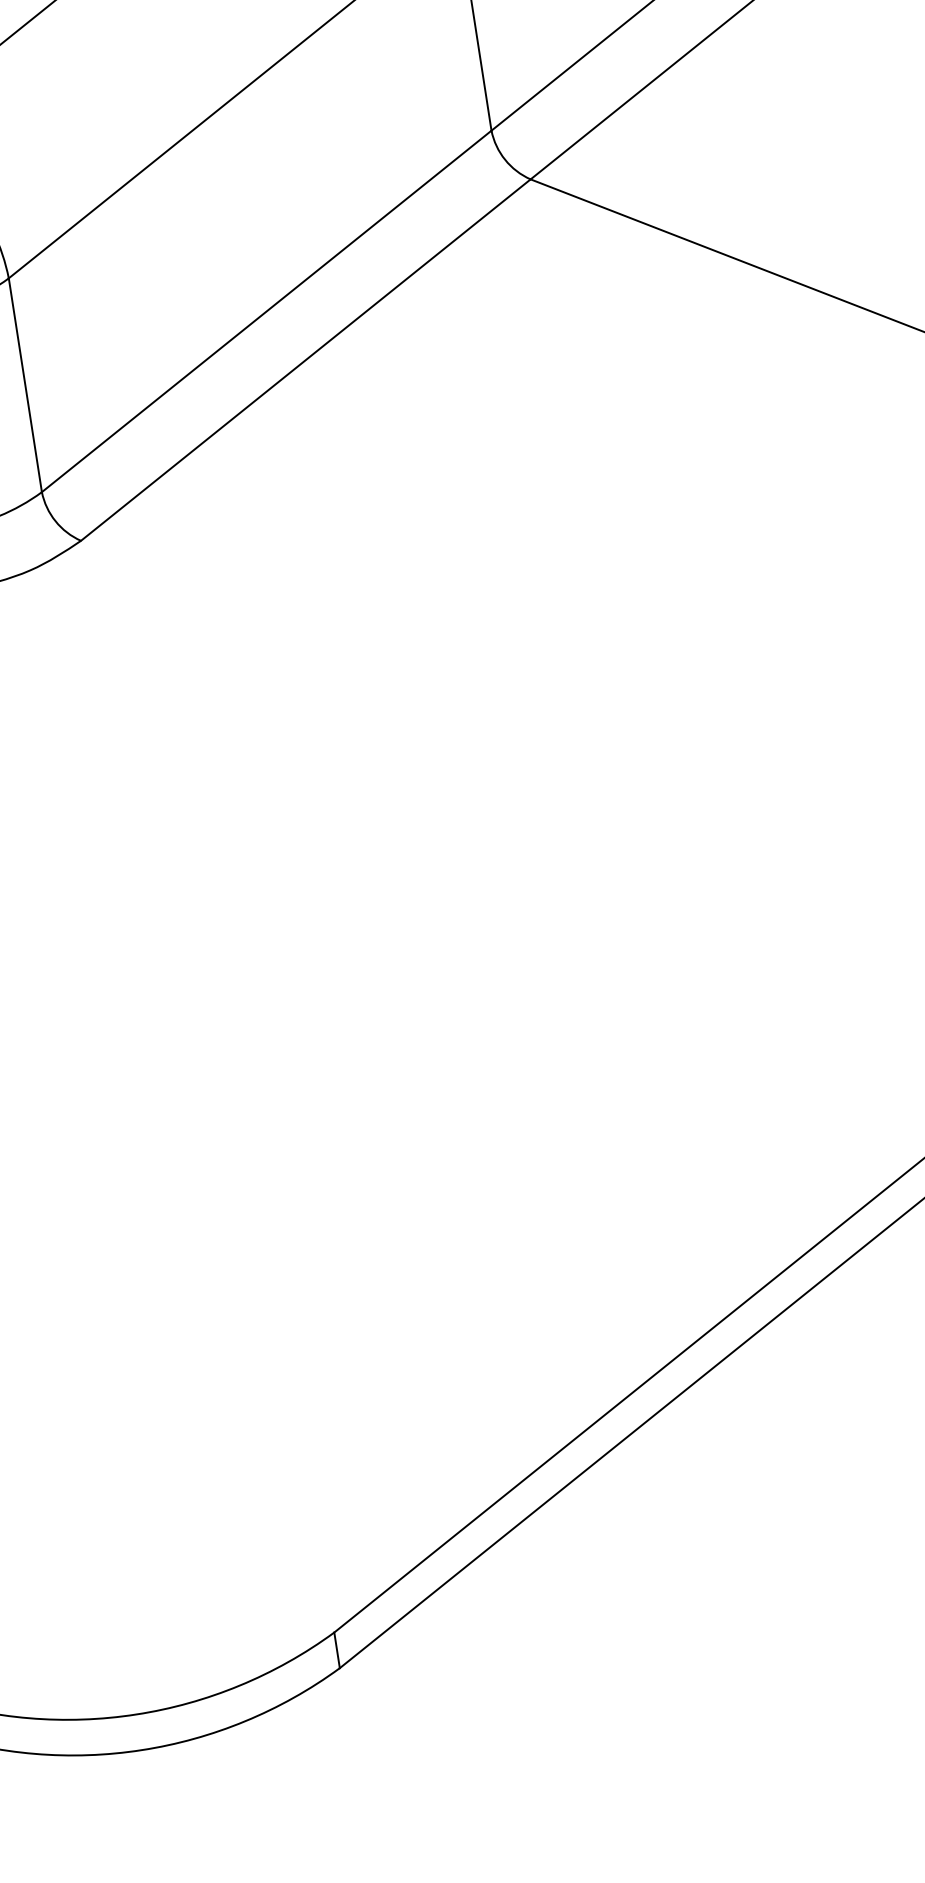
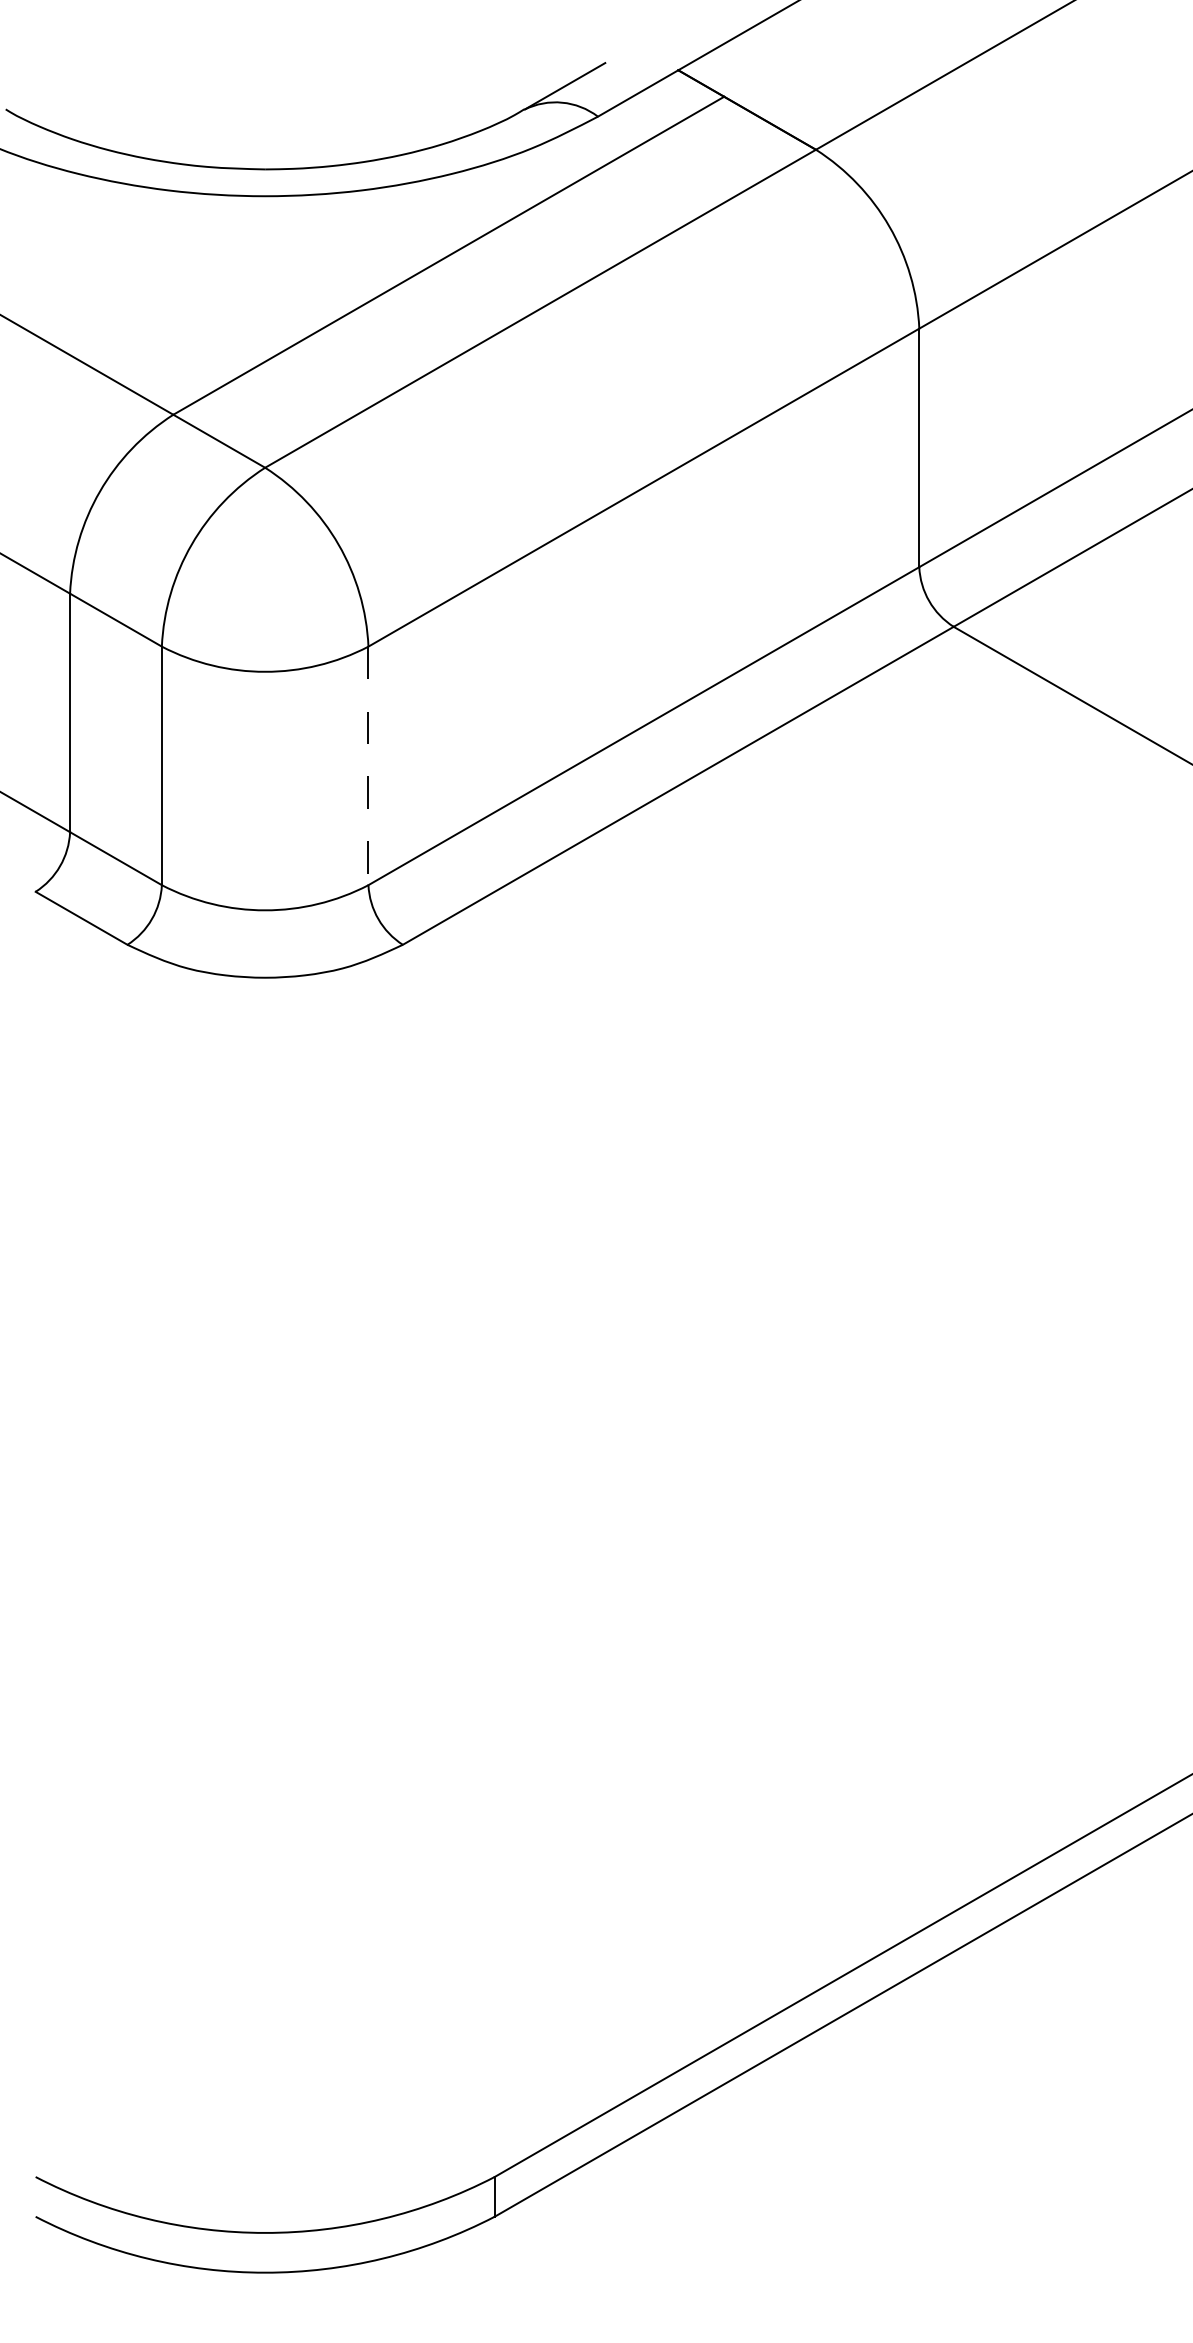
line: (25, 385) -> (368, 766), solid -> dashed

